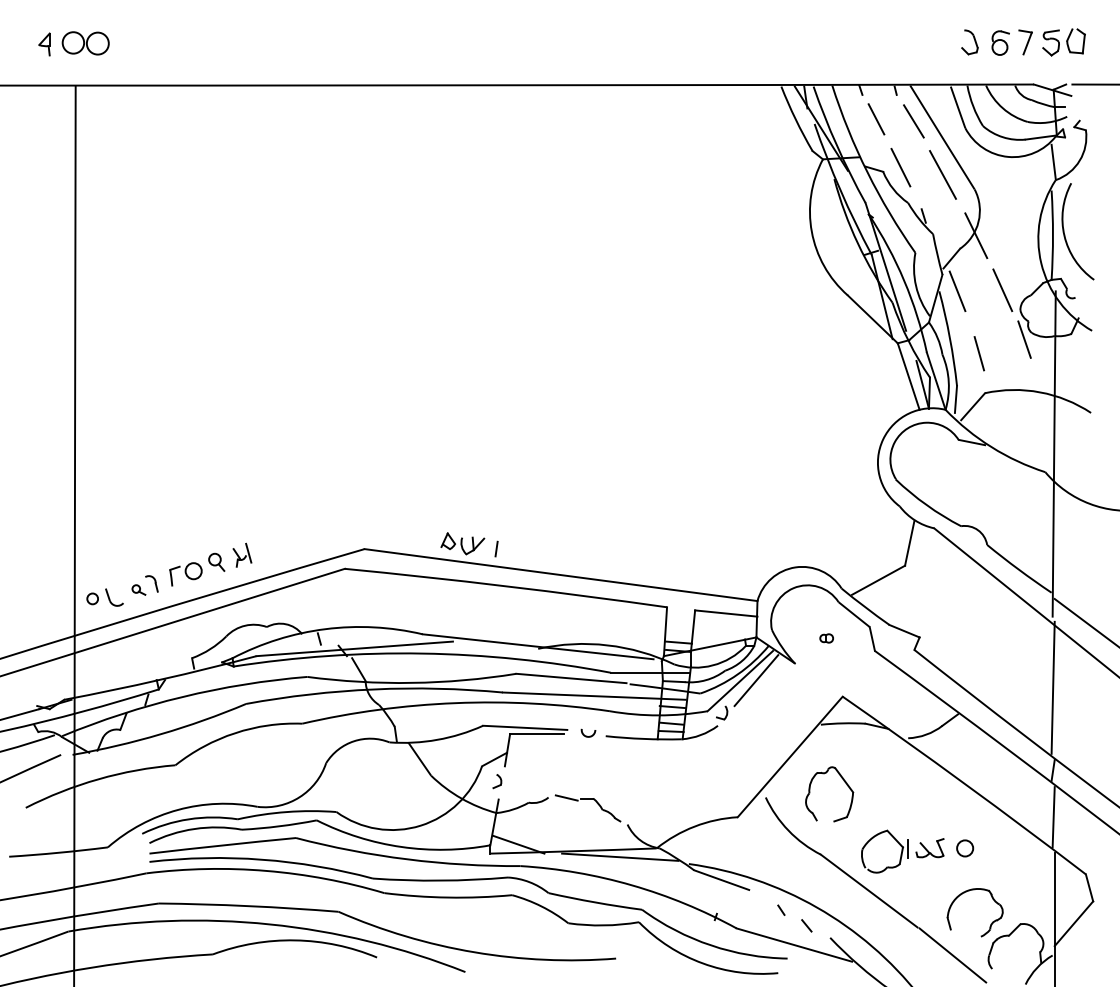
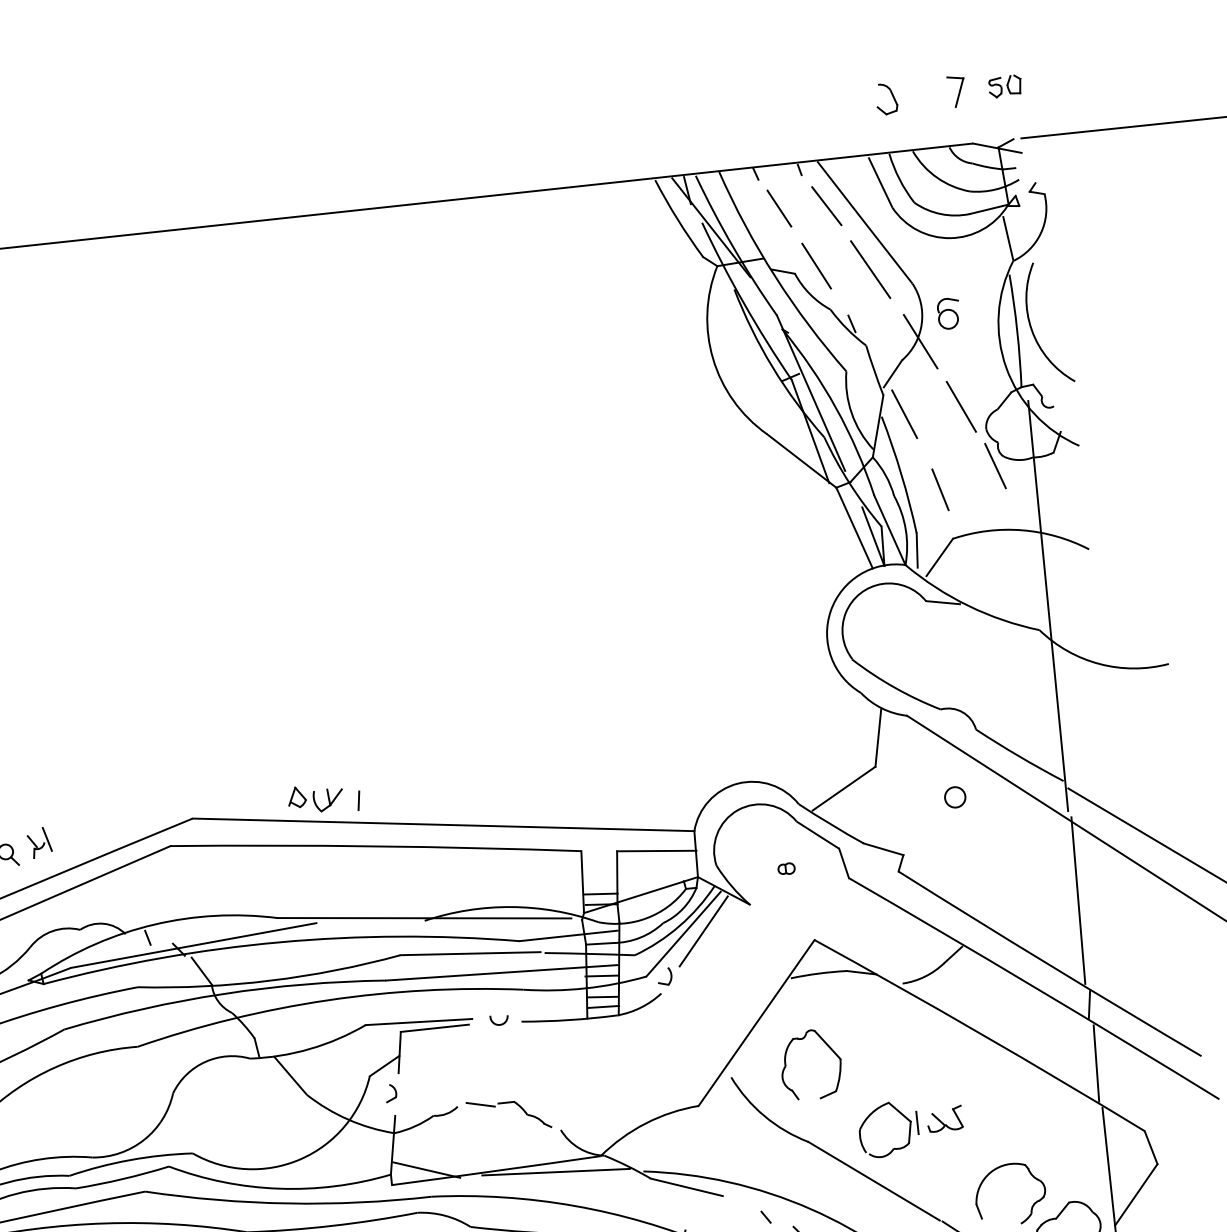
part: (1000, 42) -> (948, 312), moved
part: (1063, 42) -> (1004, 86), size x0.6
circle: (965, 848) -> (955, 797), moved

